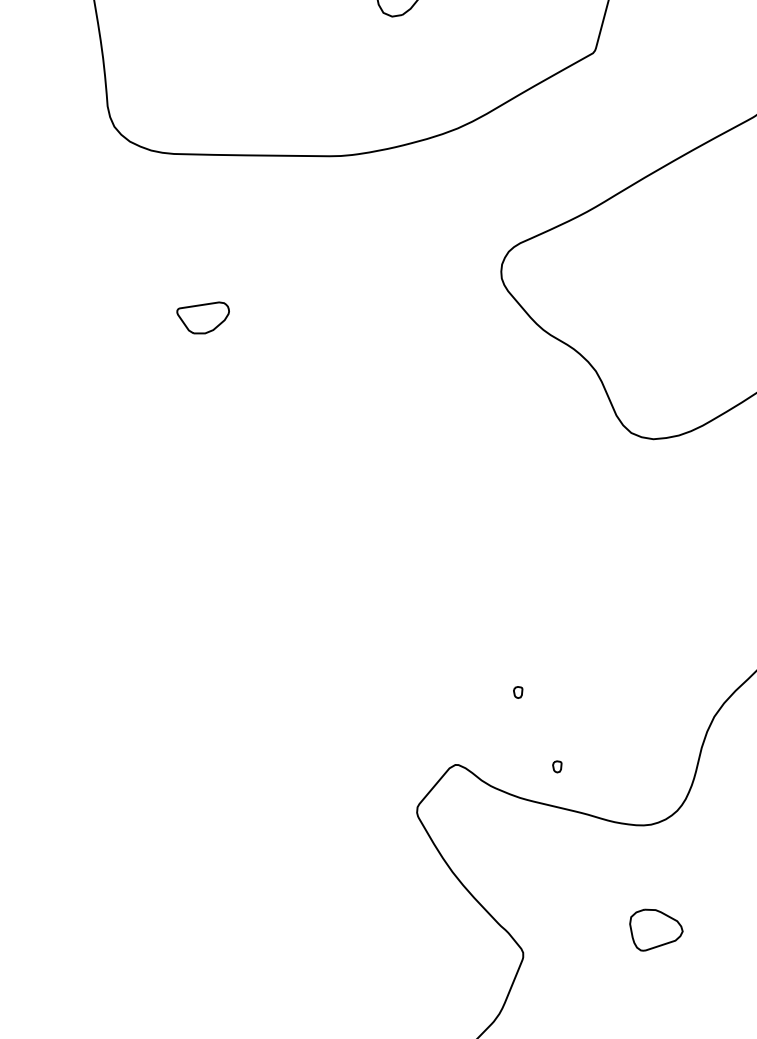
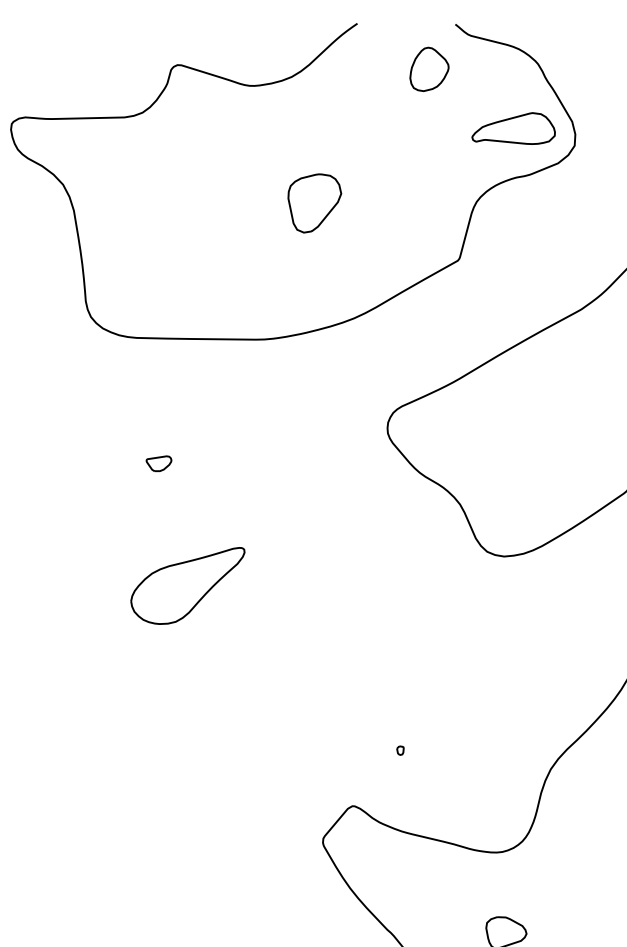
part: (202, 317) -> (158, 463), size x0.62
part: (240, 476) -> (187, 585), added
part: (557, 766) -> (430, 807), removed

